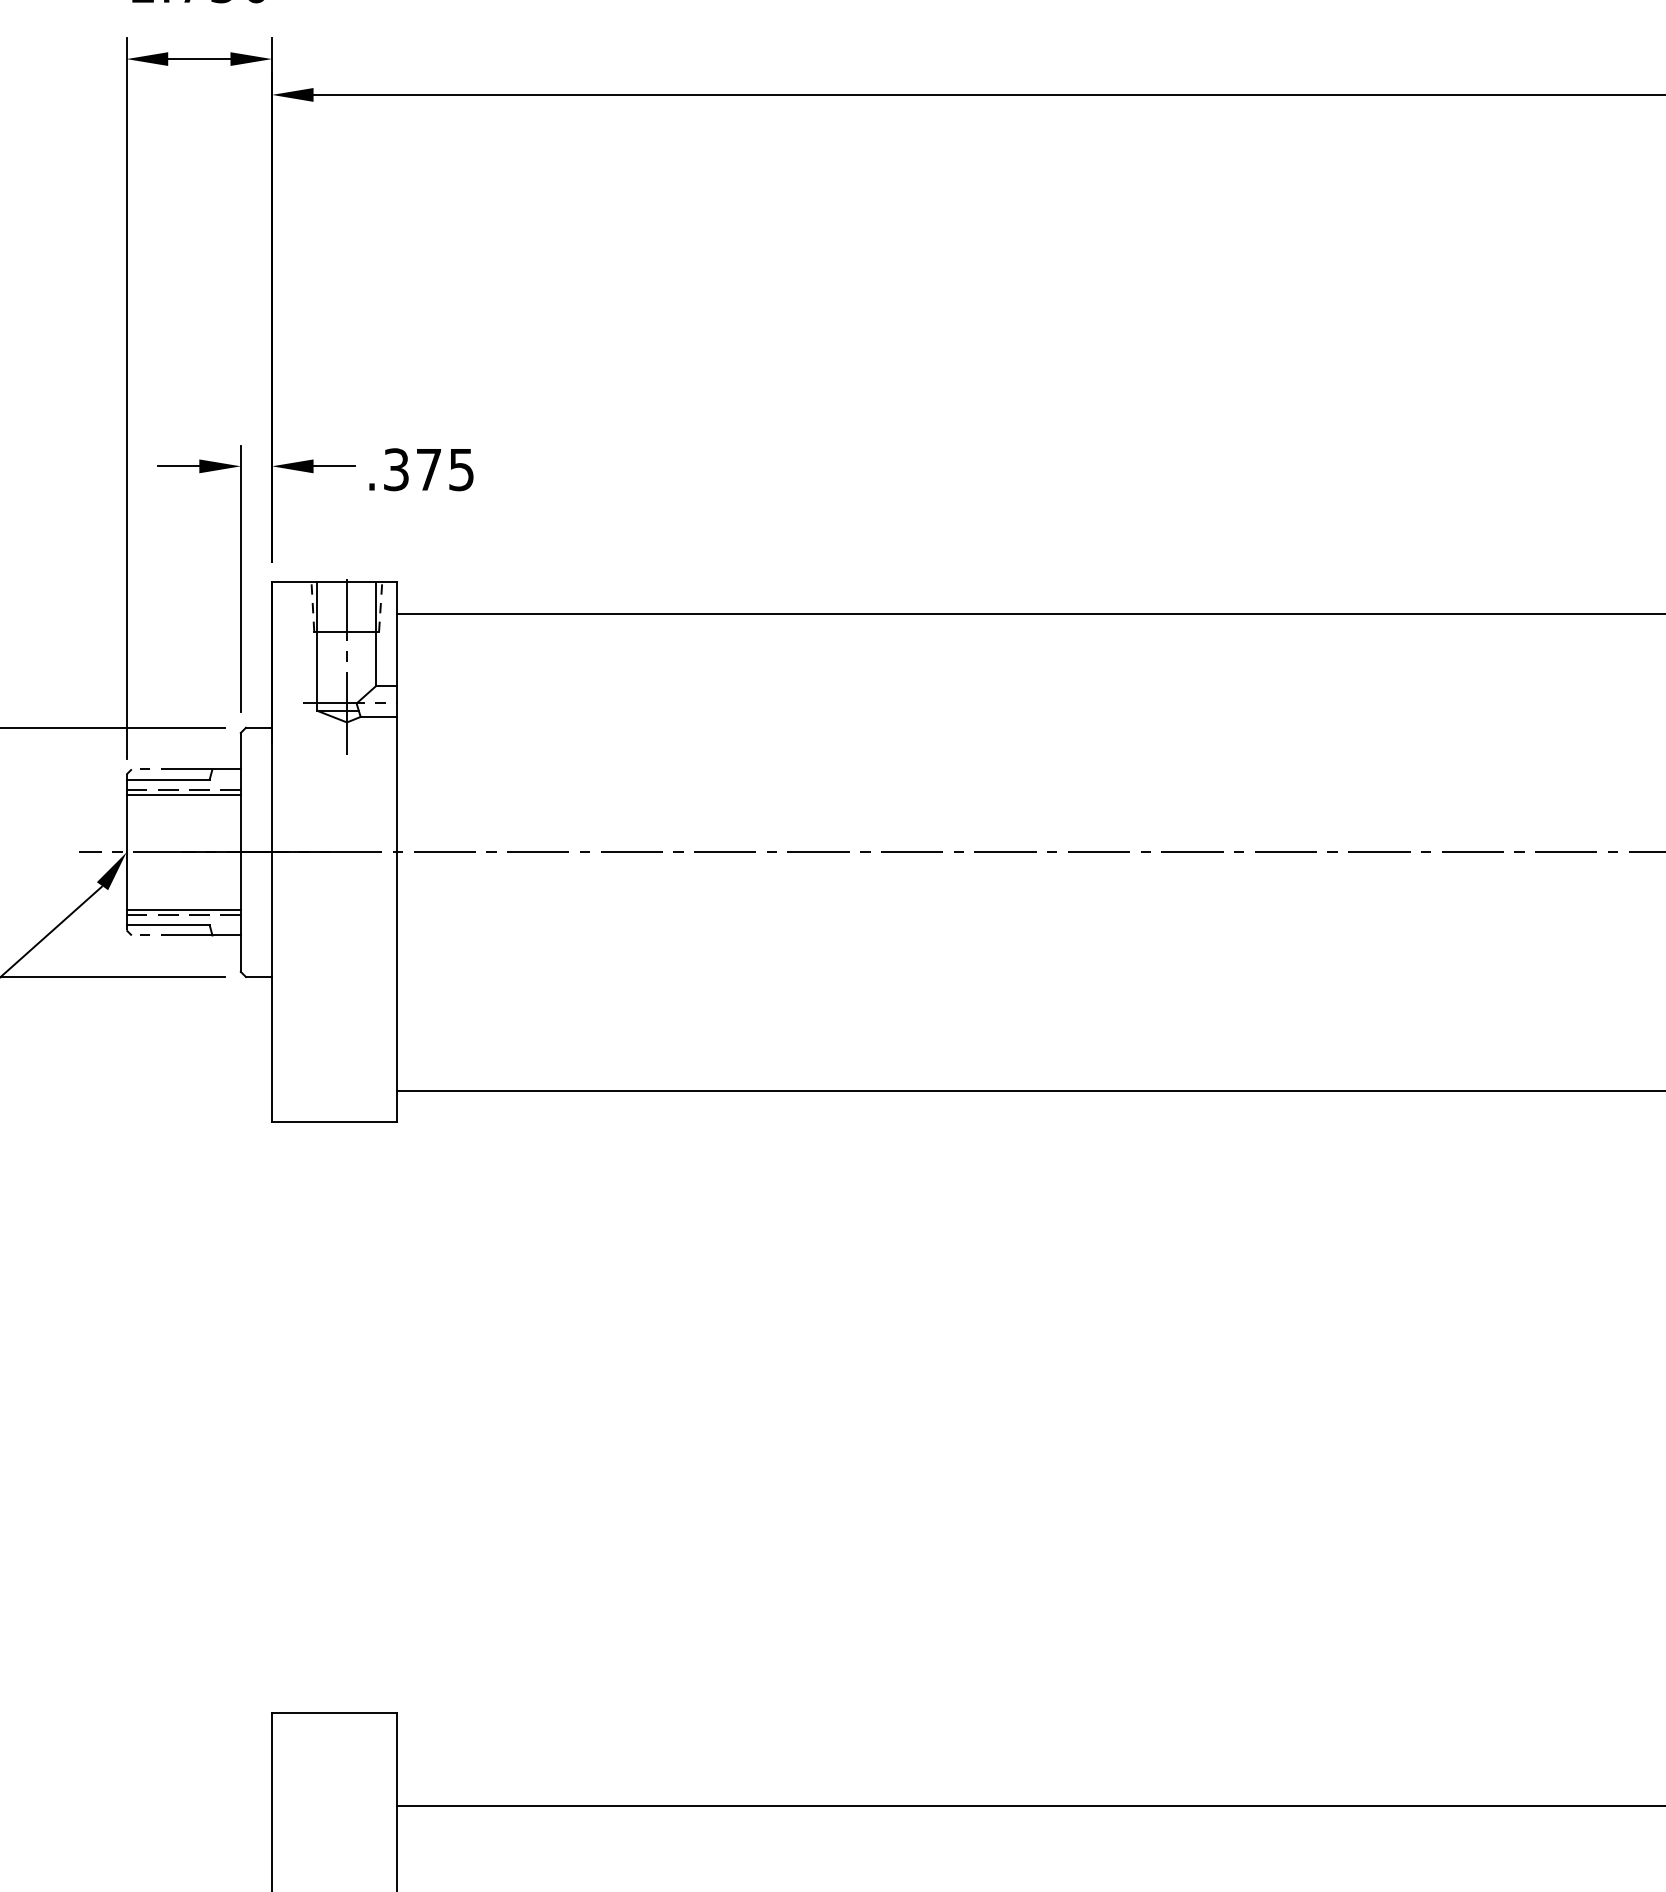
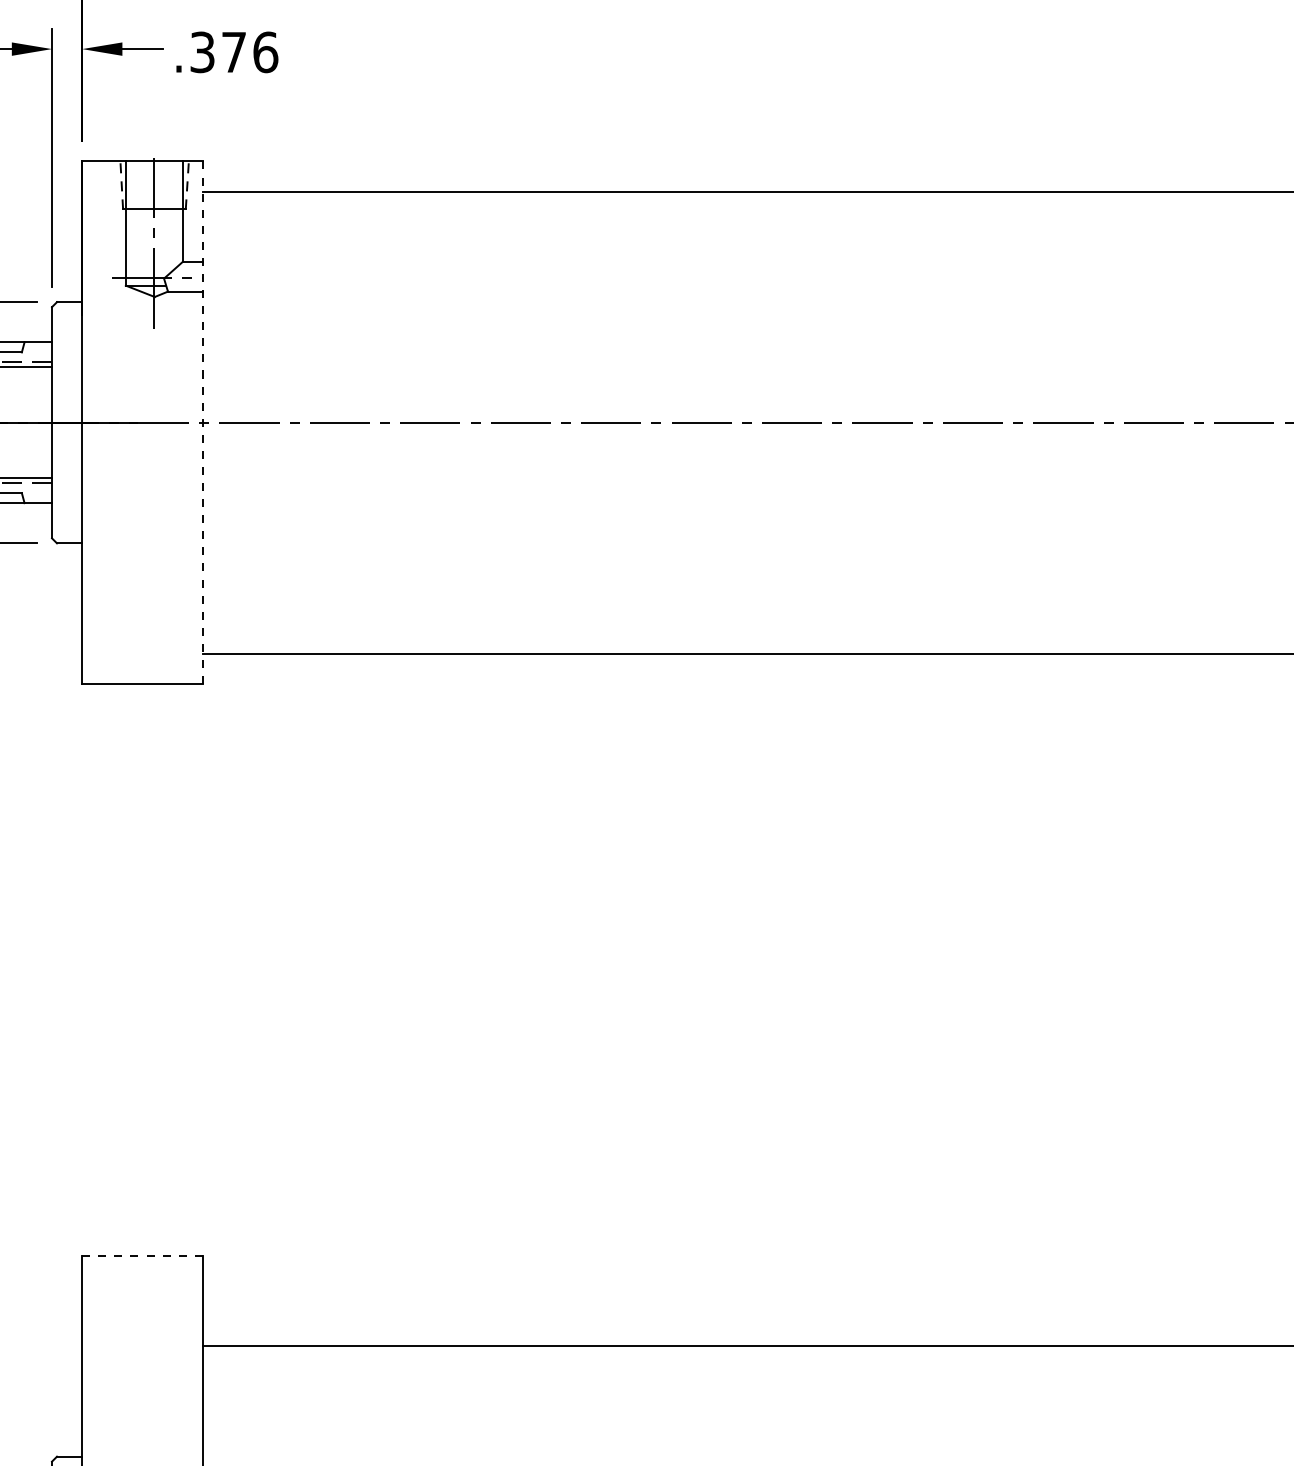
text: (461, 469) -> (265, 52), .375 -> .376
line: (396, 852) -> (202, 422), solid -> dashed
line: (334, 1713) -> (142, 1256), solid -> dashed

